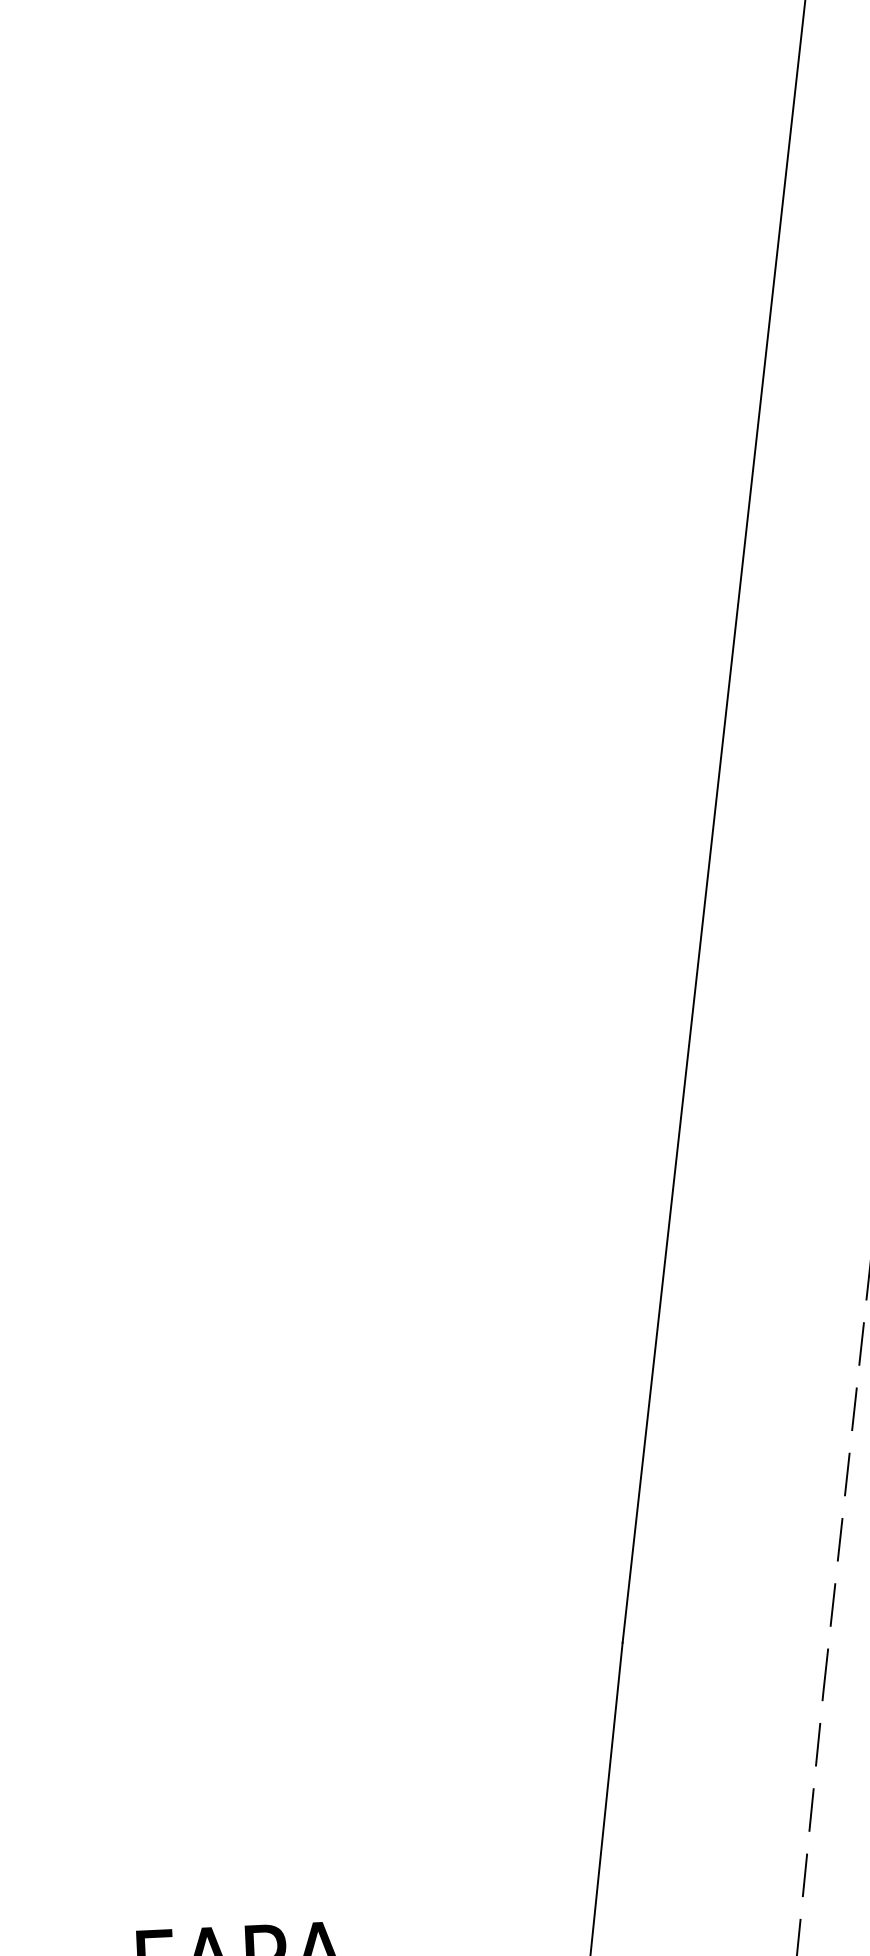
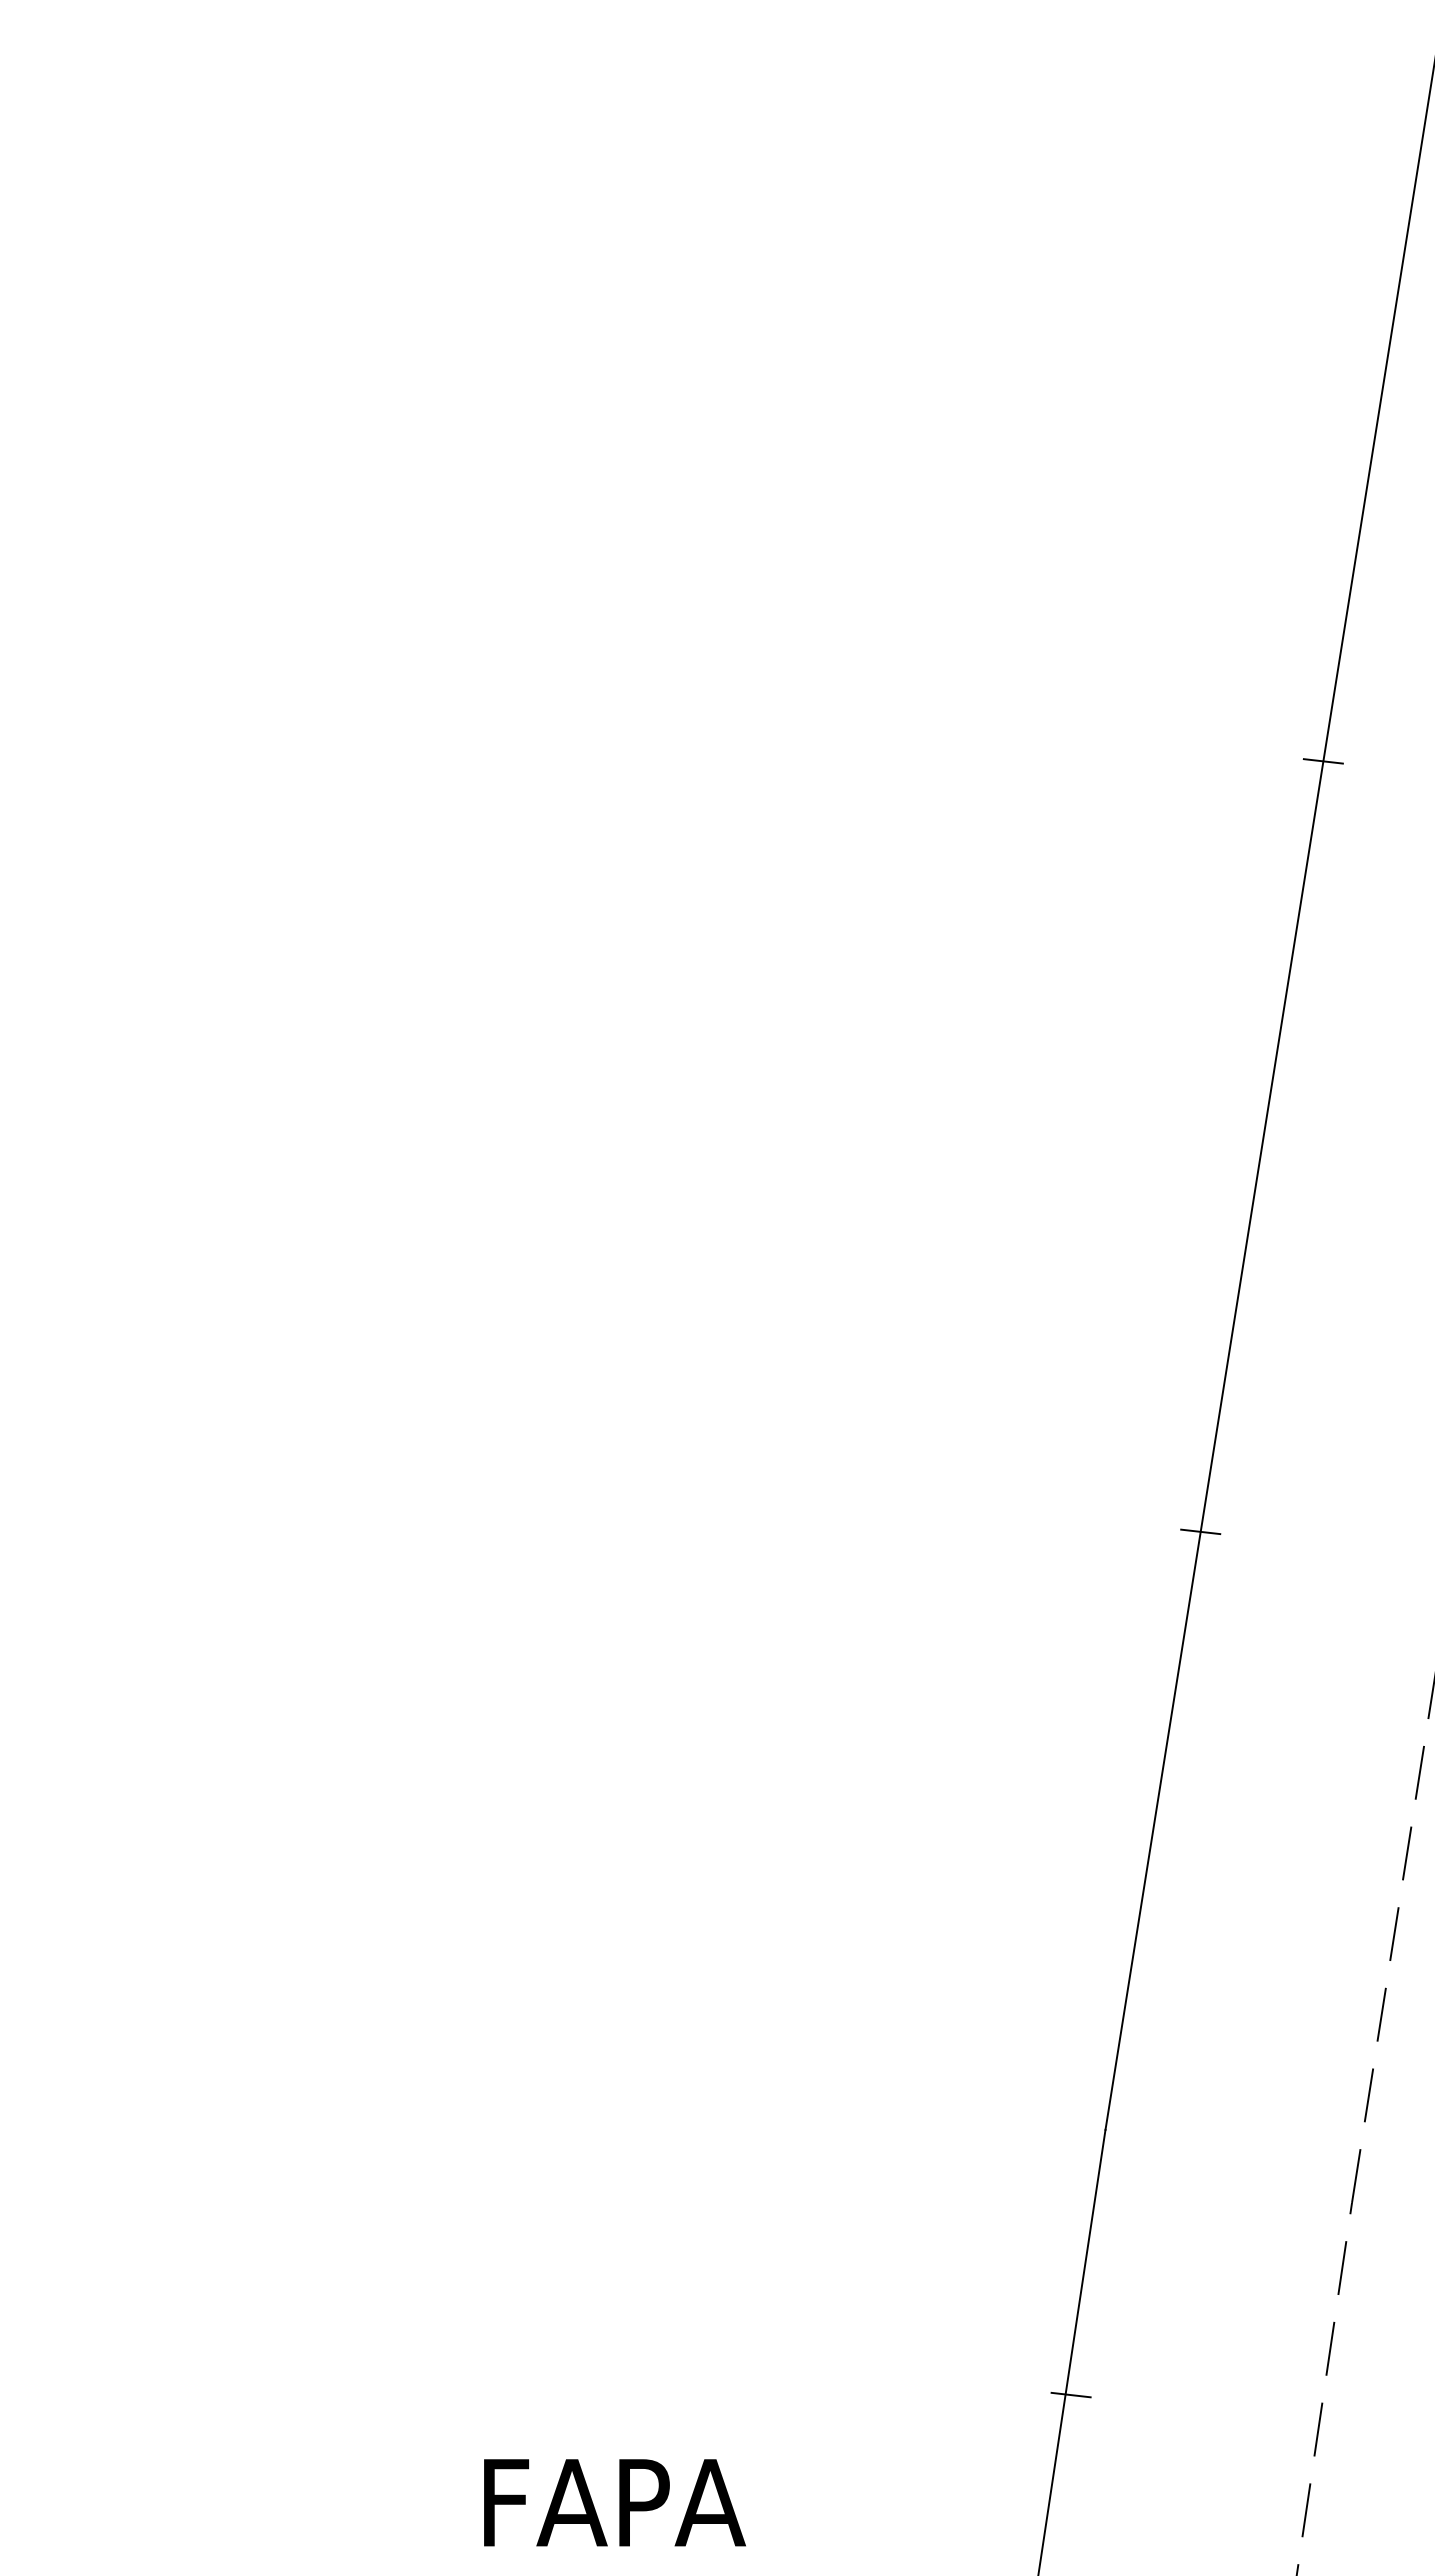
line: (745, 535) -> (1322, 761), added
line: (676, 1158) -> (1200, 1531), added
line: (604, 1856) -> (1070, 2394), added

